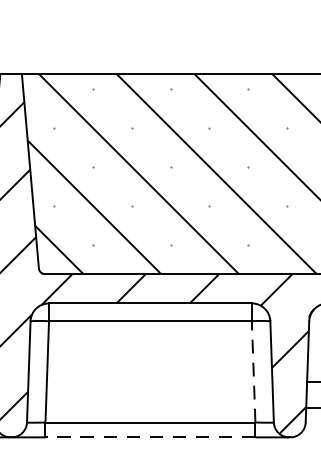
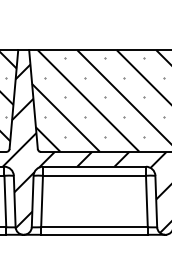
line: (252, 371) -> (146, 201), dashed -> solid
line: (148, 436) -> (93, 234), dashed -> solid

